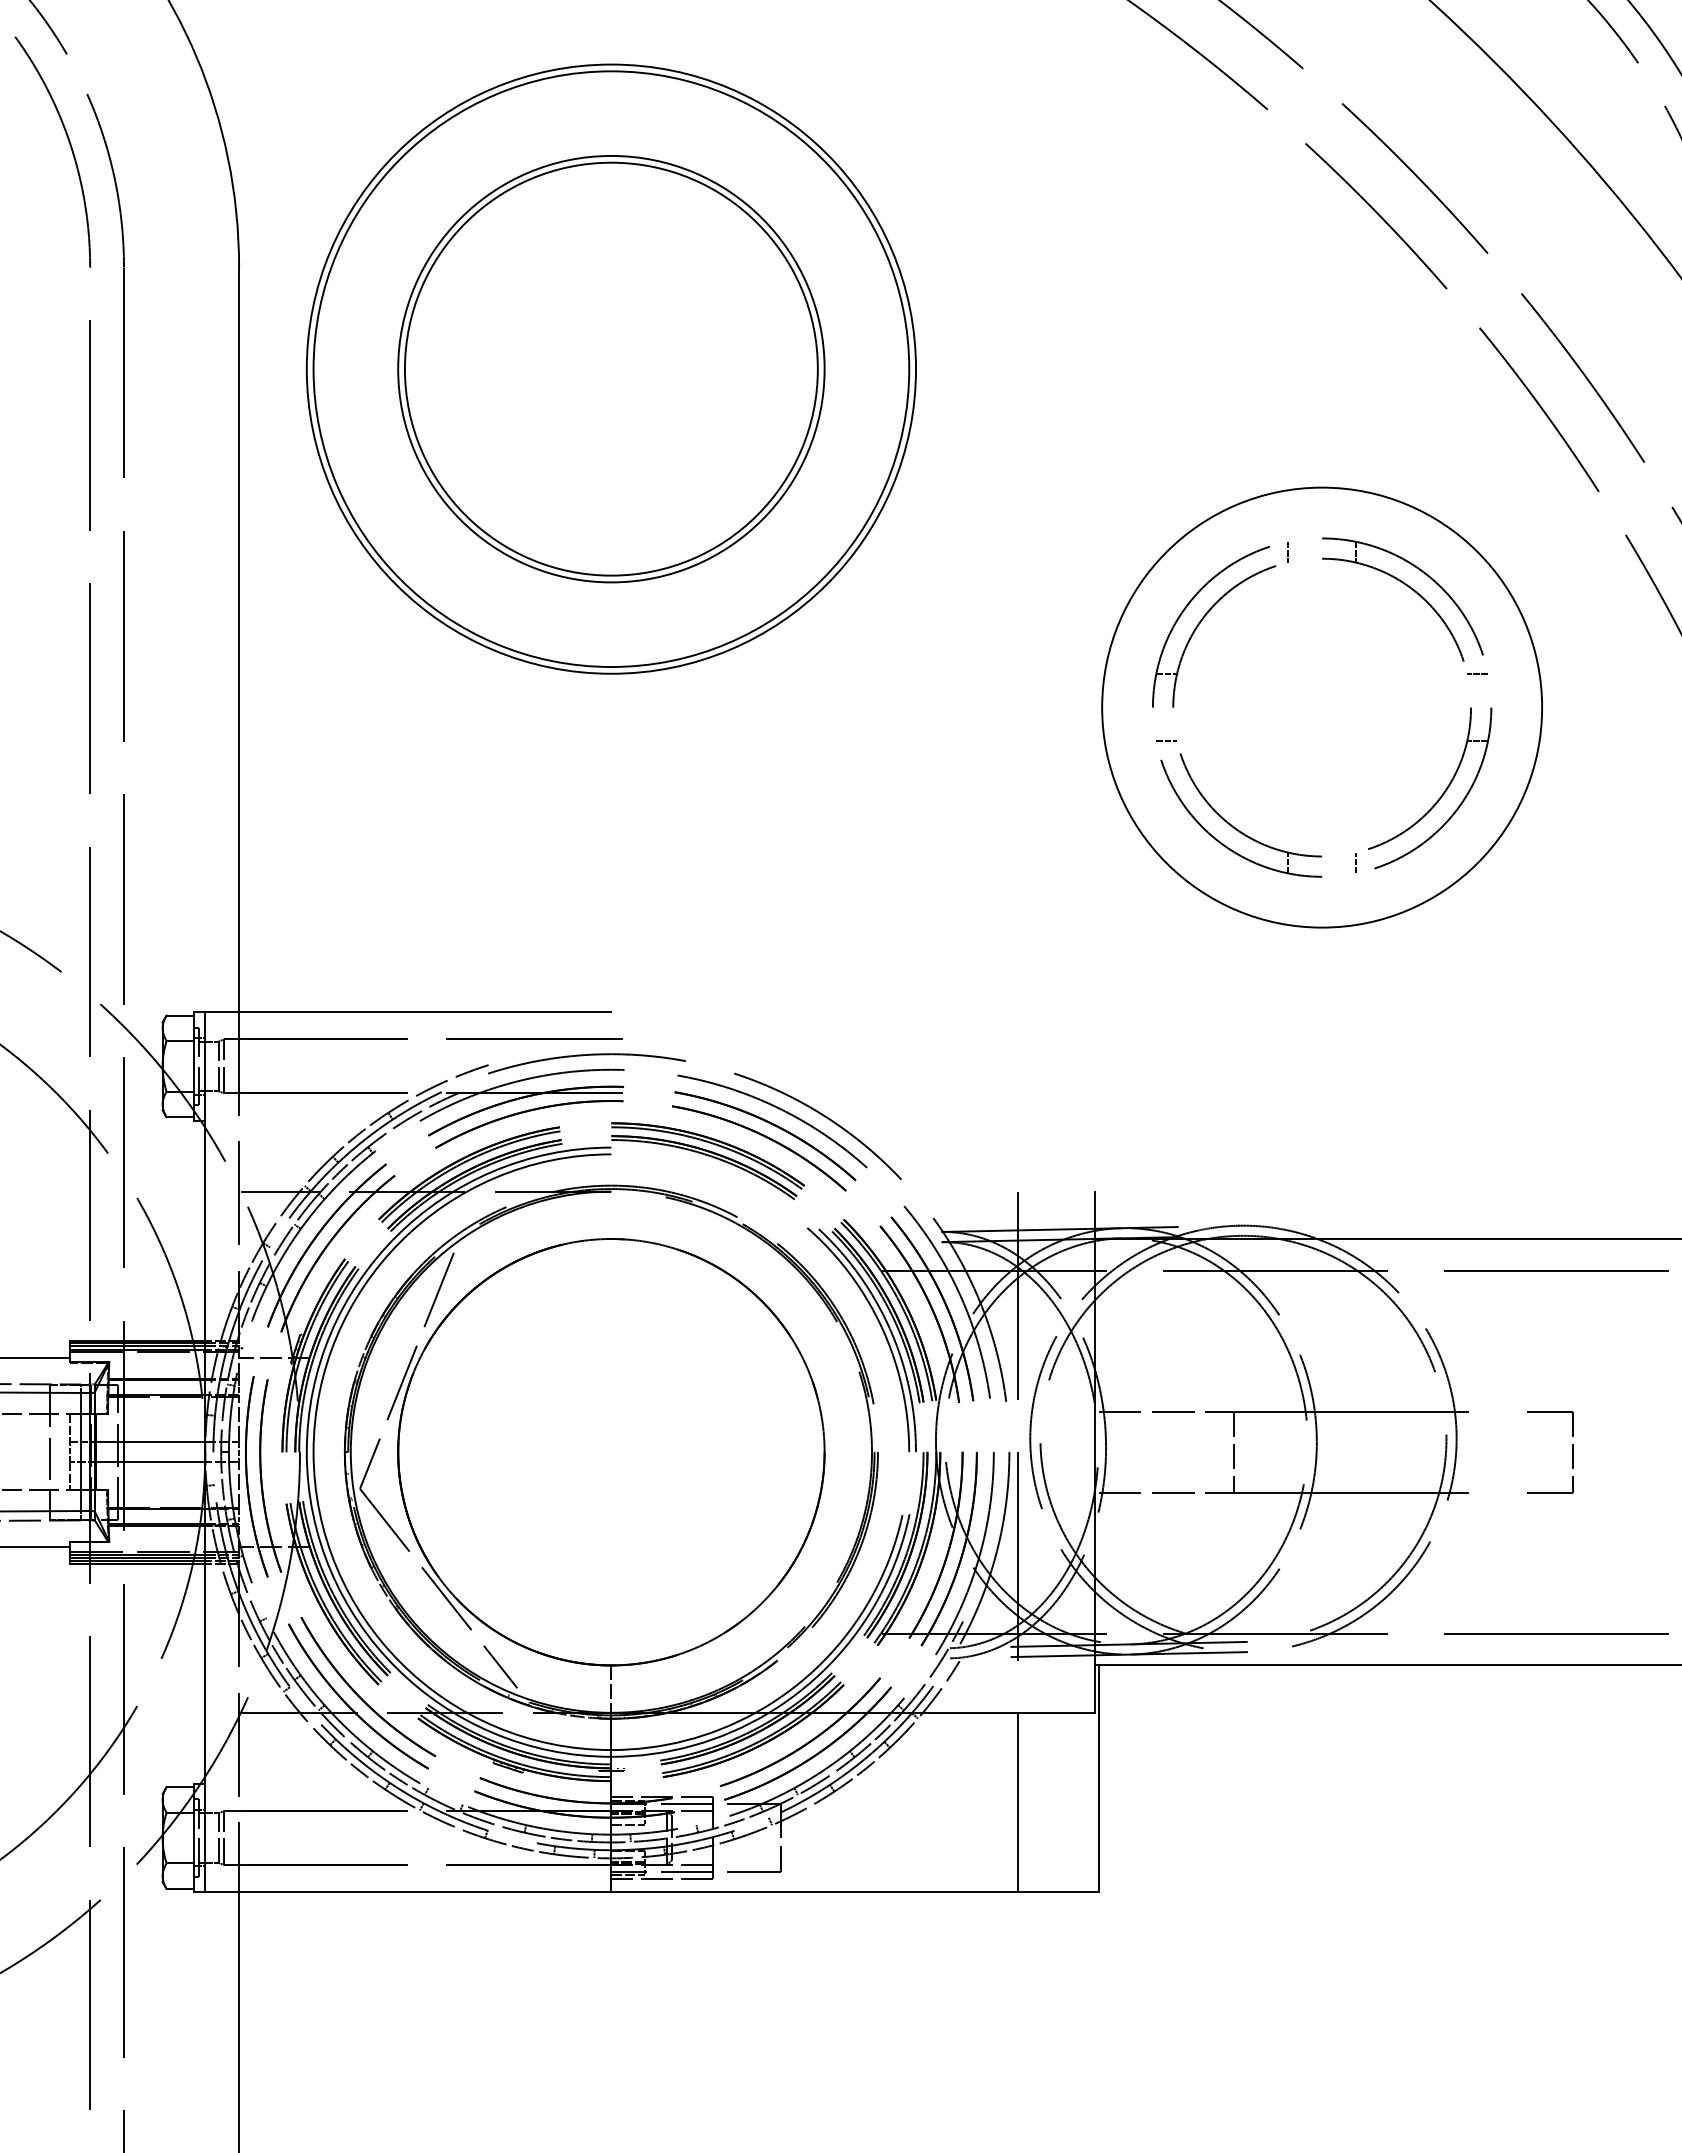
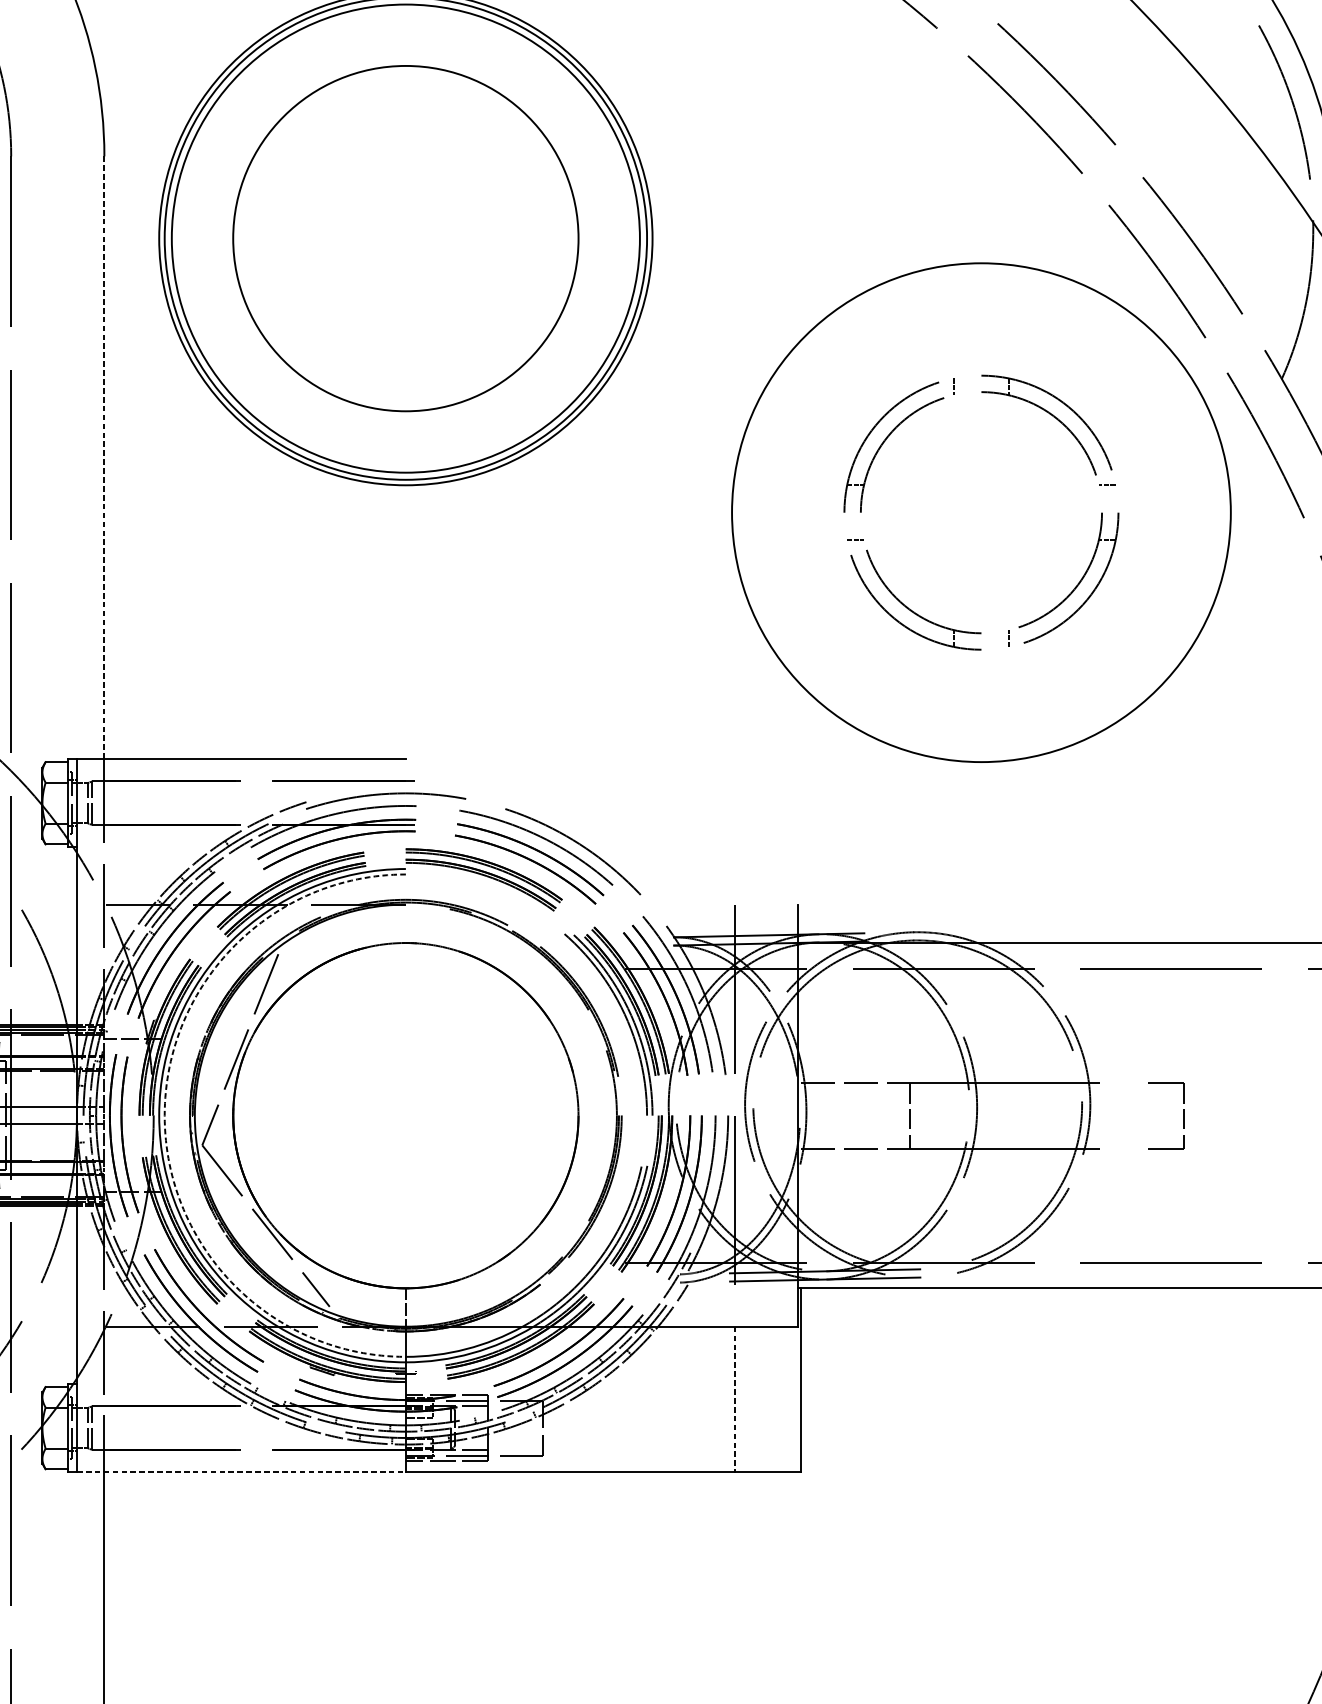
circle: (610, 368) -> (405, 238), size x1.4
line: (239, 640) -> (104, 458), solid -> dashed
circle: (1322, 707) -> (981, 512), size x1.4
arc: (313, 1452) -> (164, 1115), solid -> dashed
line: (1017, 1802) -> (734, 1399), solid -> dashed
line: (408, 1892) -> (241, 1472), solid -> dashed

